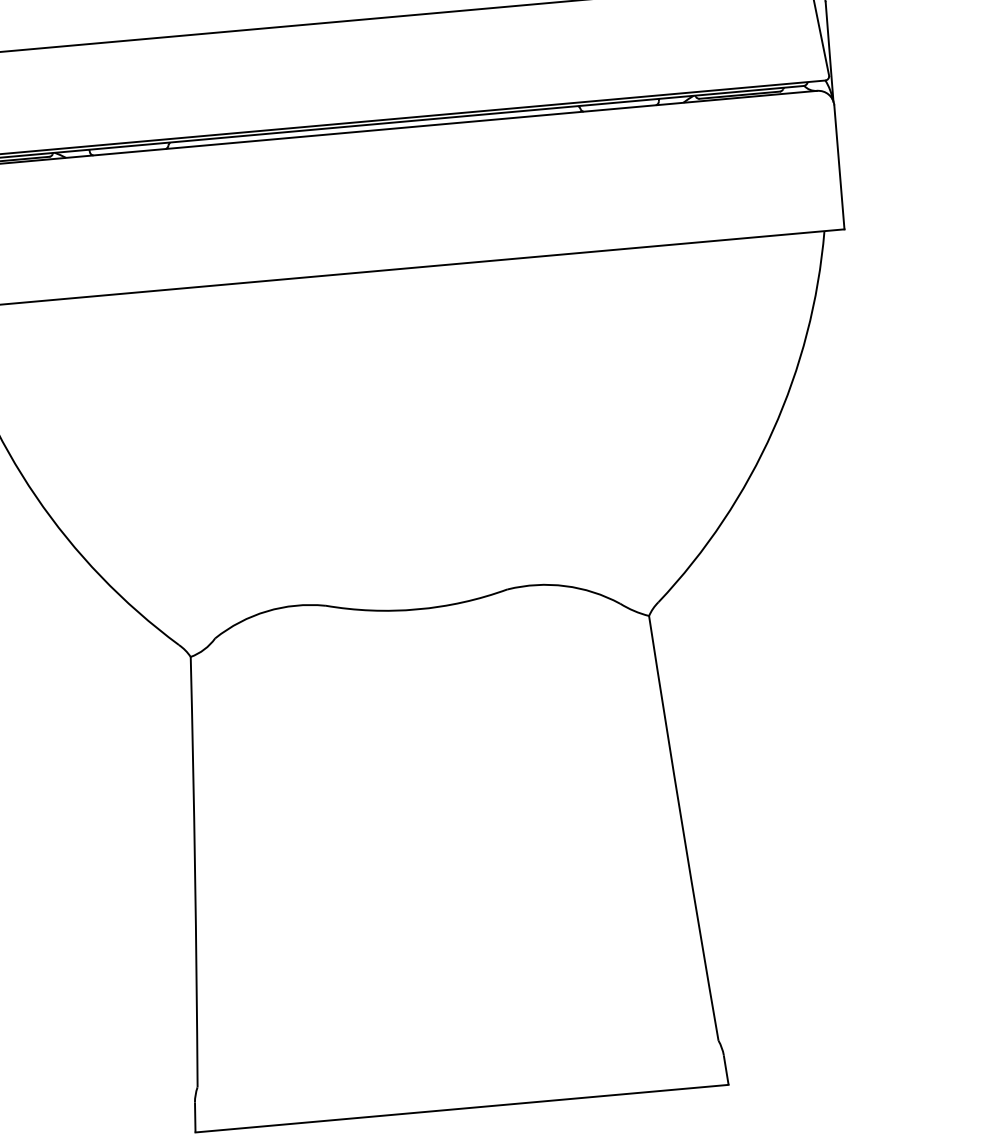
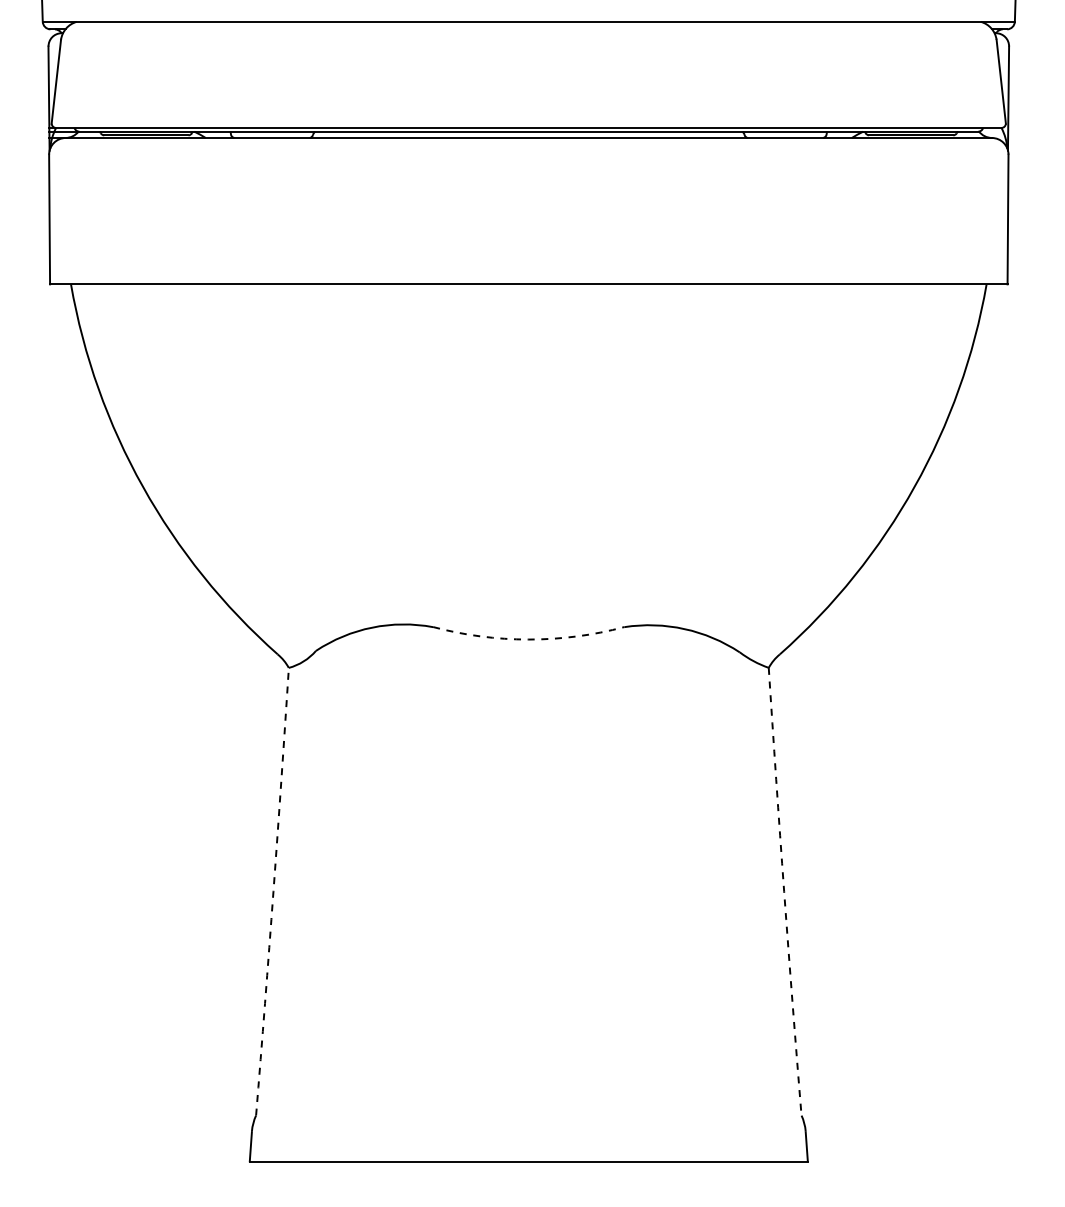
arc: (417, 609) -> (528, 639), solid -> dashed
arc: (683, 828) -> (784, 891), solid -> dashed
arc: (195, 871) -> (273, 891), solid -> dashed

